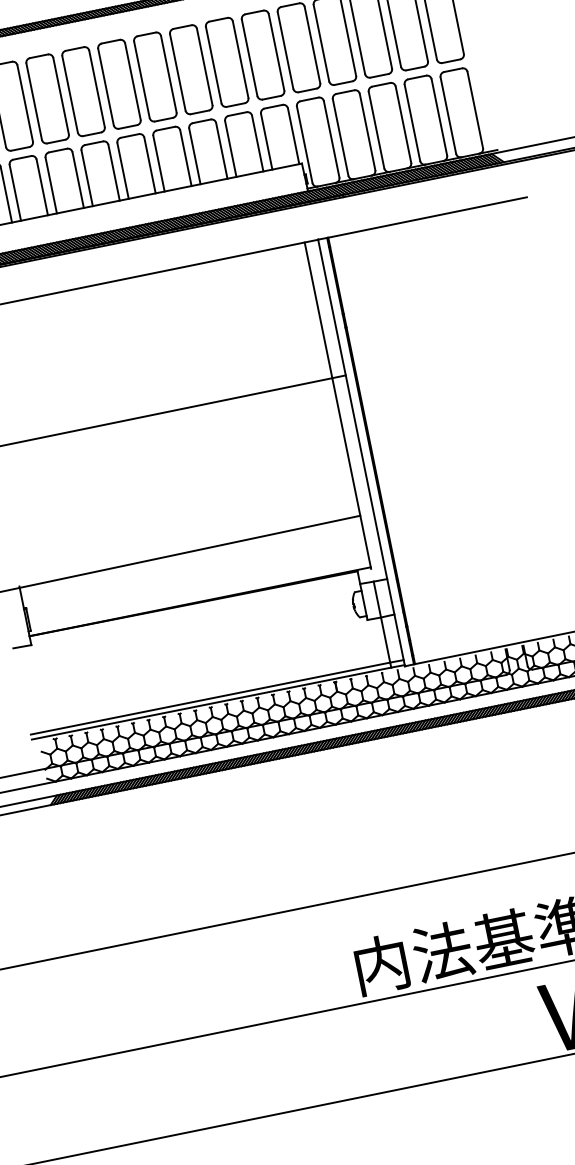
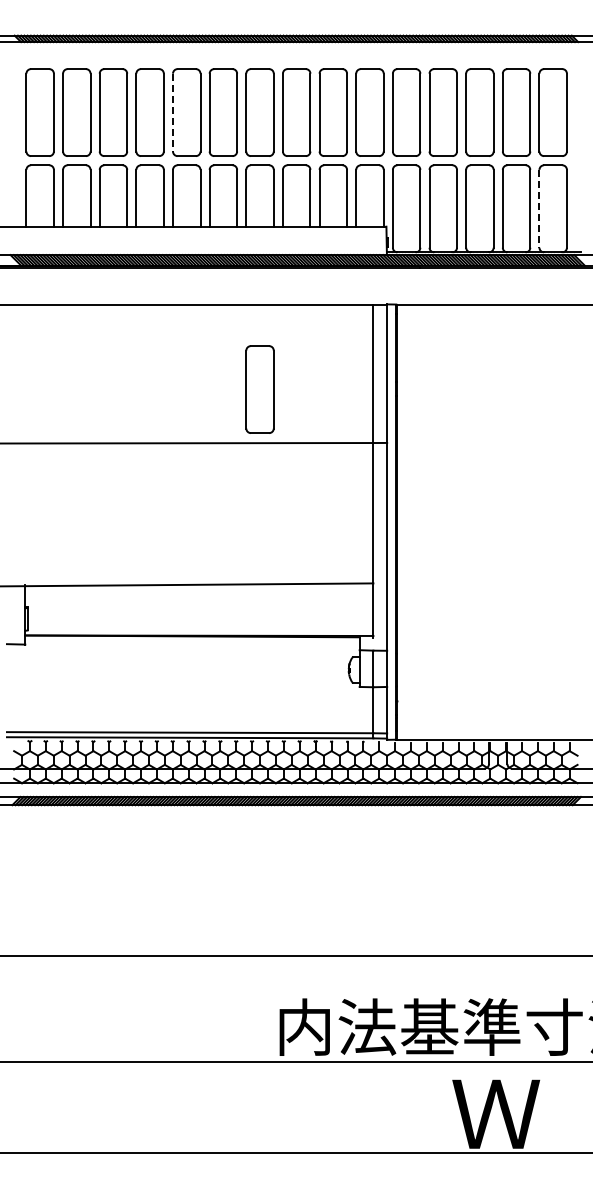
line: (70, 94) -> (173, 112), solid -> dashed
line: (448, 115) -> (539, 208), solid -> dashed
part: (210, 348) -> (259, 389), added

